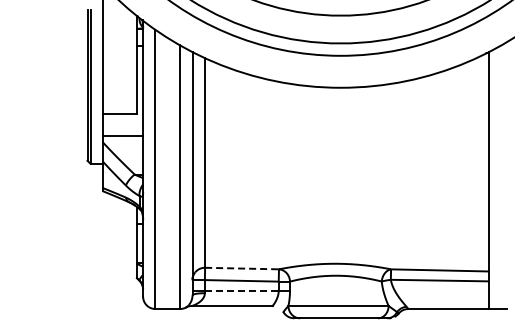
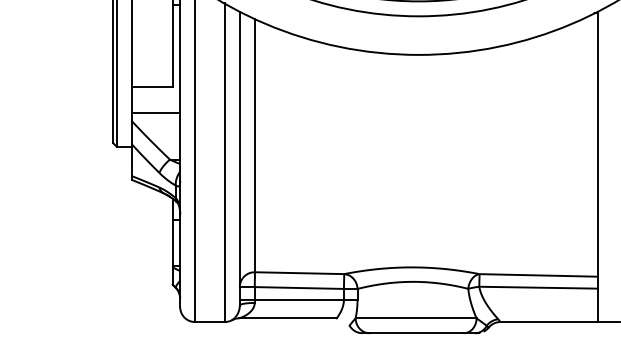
line: (242, 268) -> (300, 273), dashed -> solid
line: (241, 290) -> (298, 299), dashed -> solid

